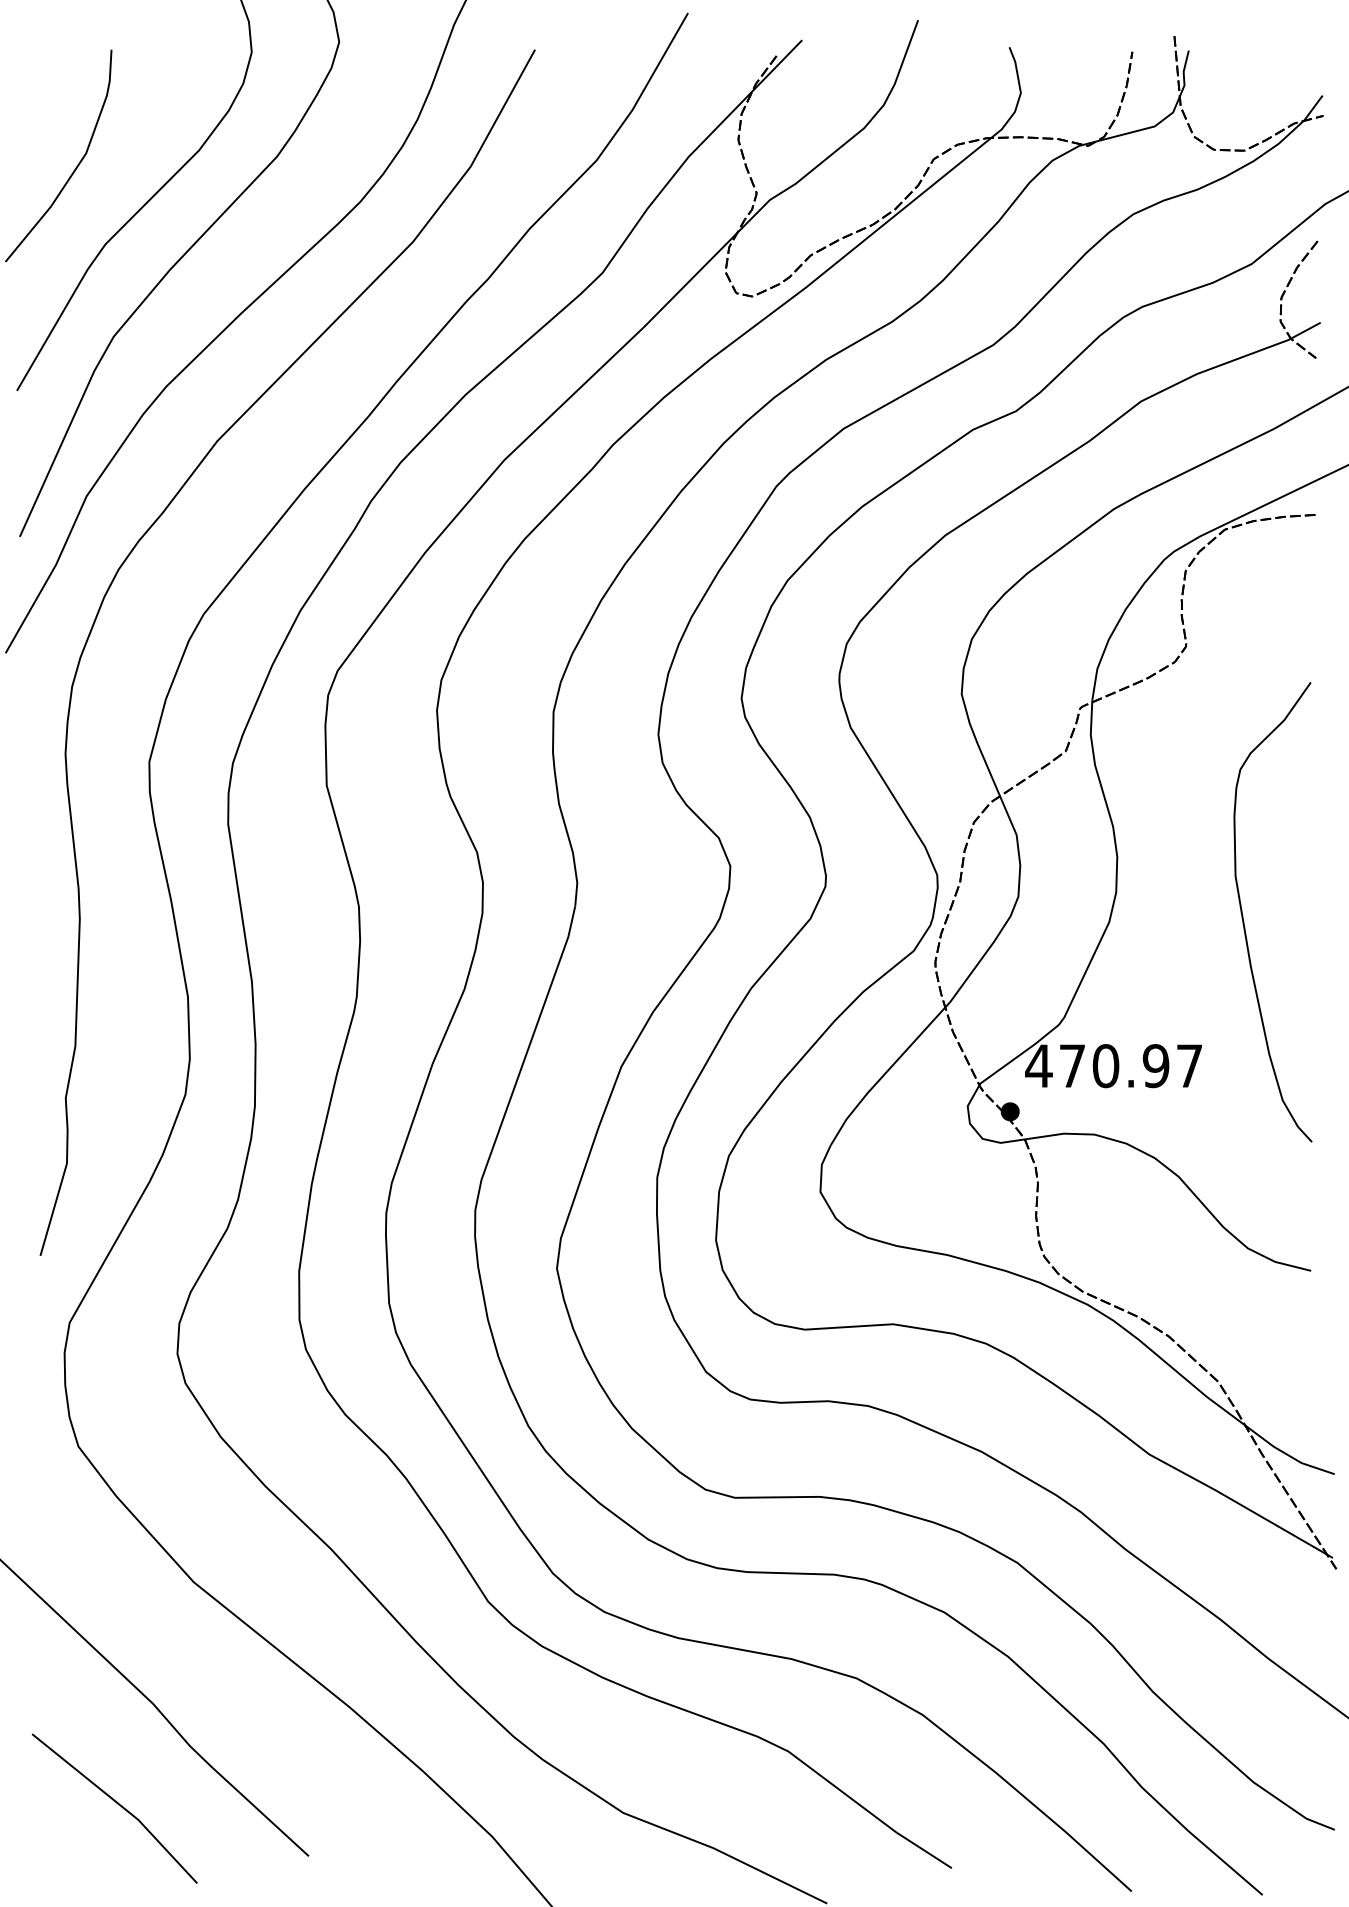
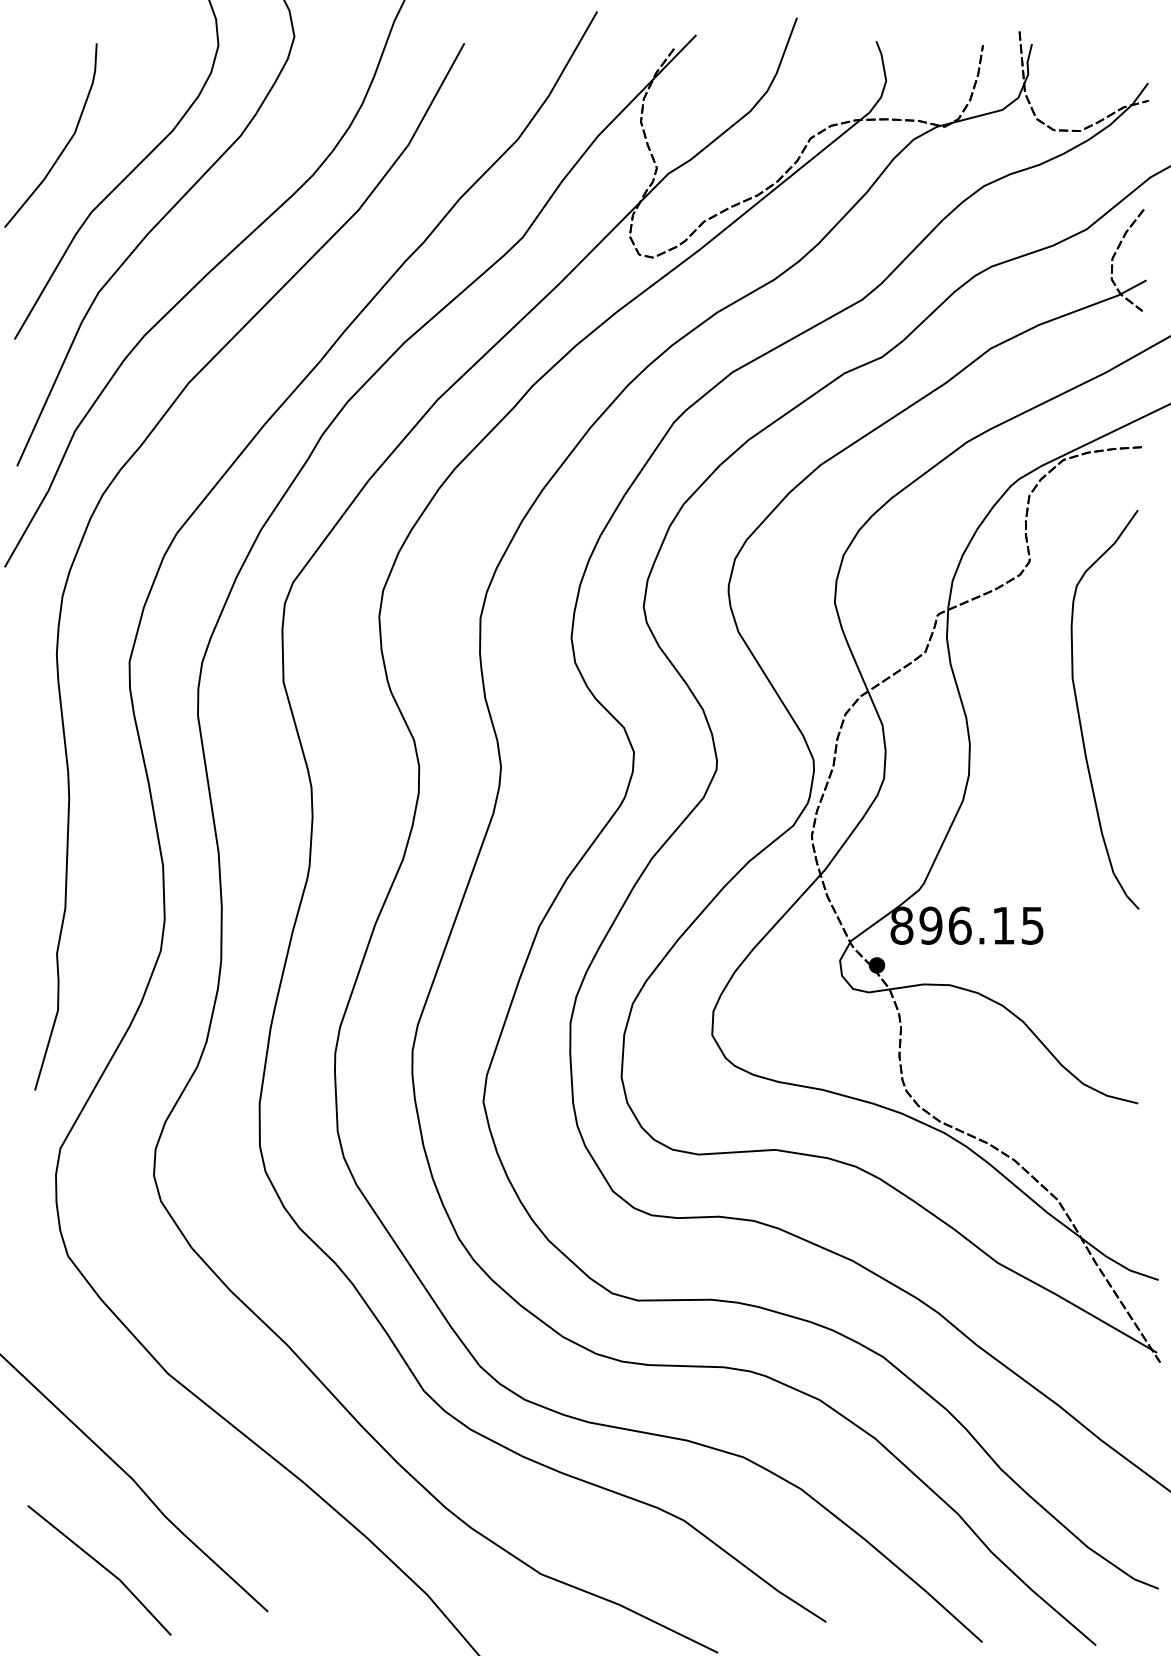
curve: (1243, 915) -> (1079, 712), moved
text: (1113, 1066) -> (966, 926), 470.97 -> 896.15

